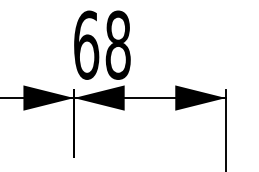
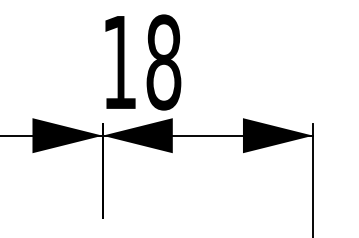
text: (86, 45) -> (119, 62), 68 -> 18

